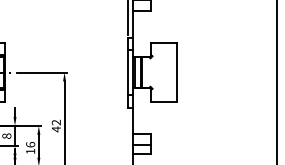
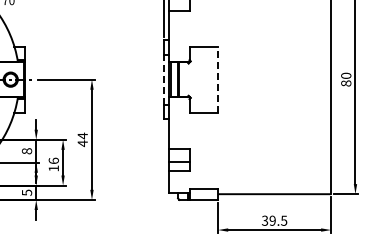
line: (128, 72) -> (163, 79), solid -> dashed
line: (176, 72) -> (218, 79), solid -> dashed
text: (56, 122) -> (82, 135), 42 -> 44

